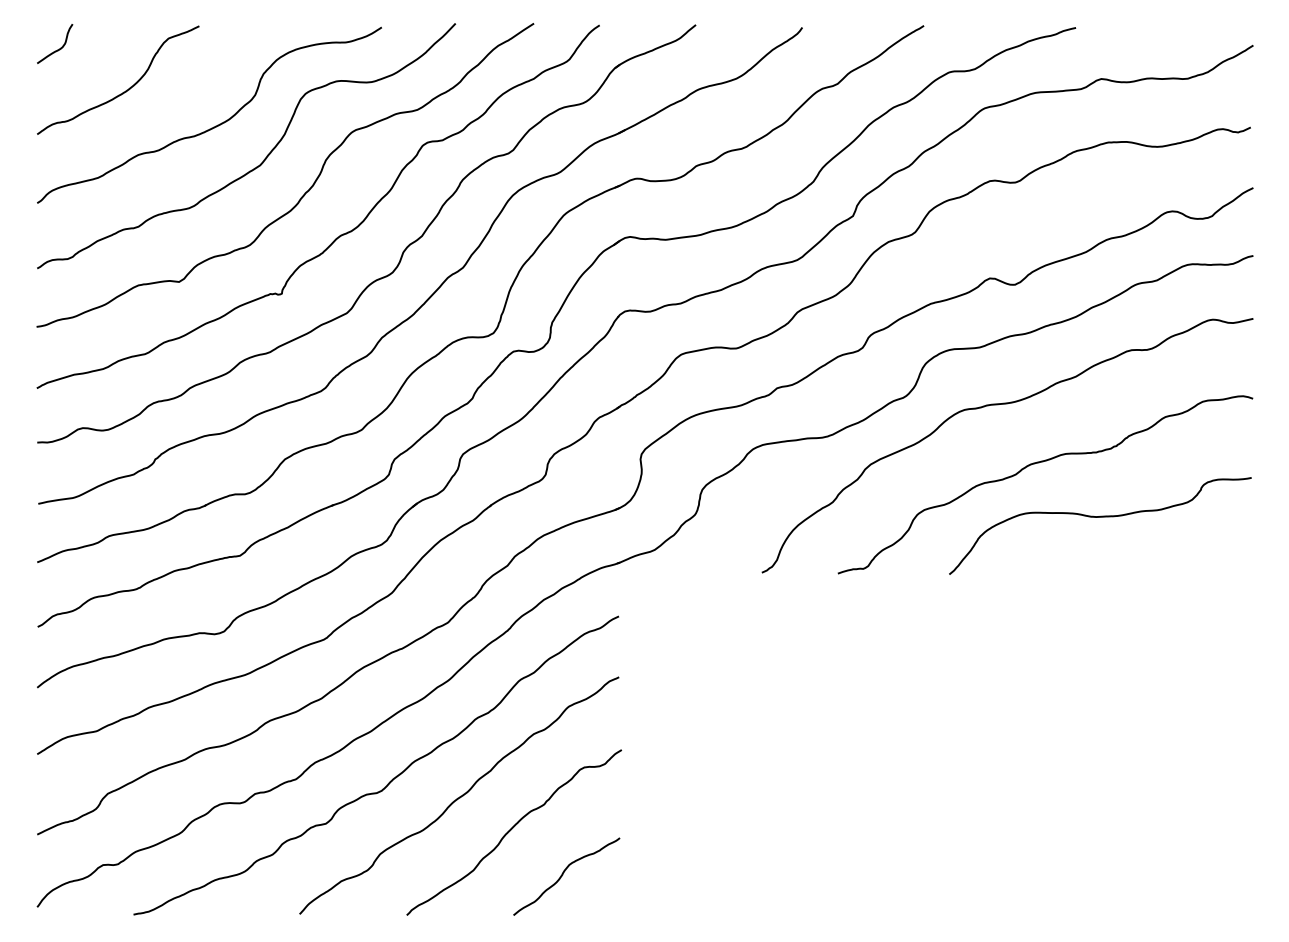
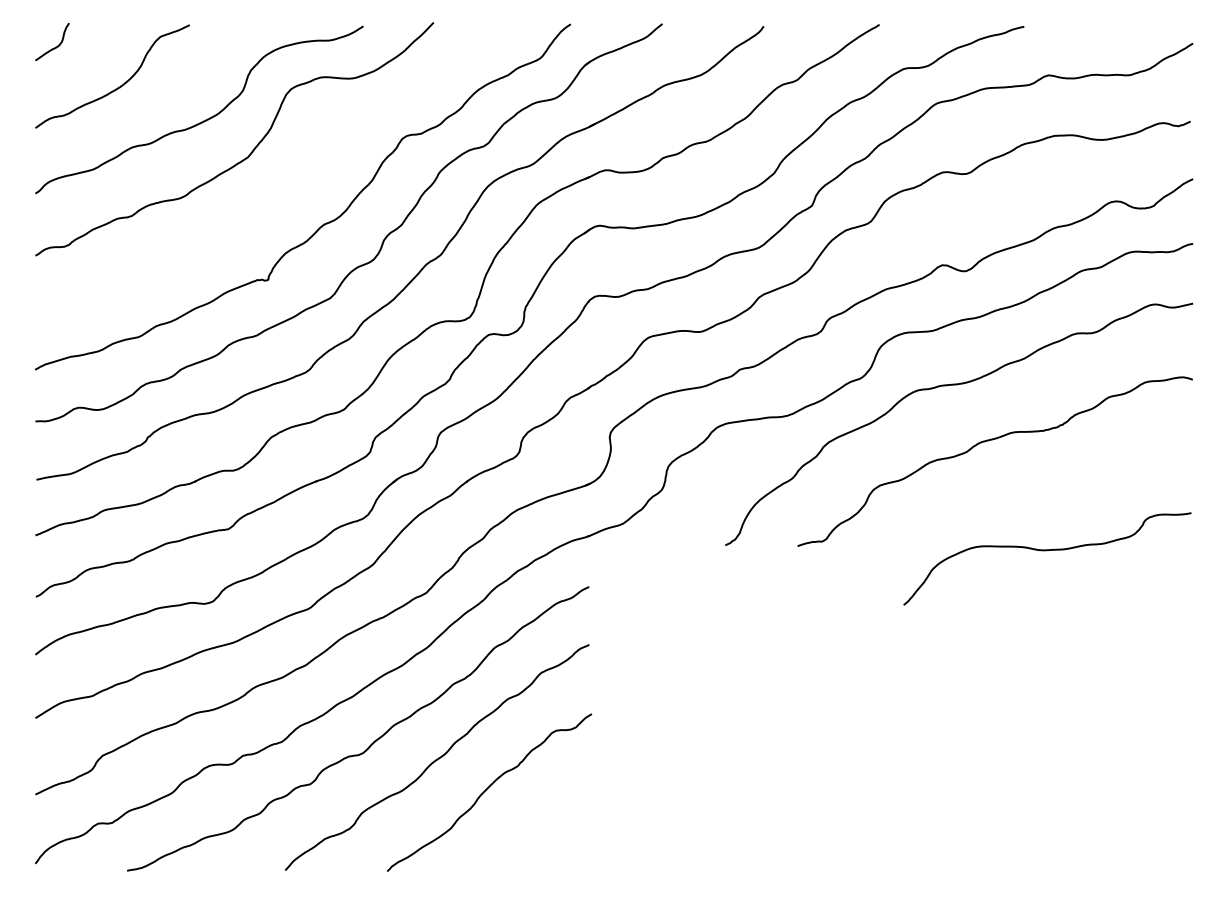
curve: (304, 193) -> (289, 184), removed
curve: (1100, 517) -> (1047, 550), moved
curve: (563, 874) -> (536, 832), removed

